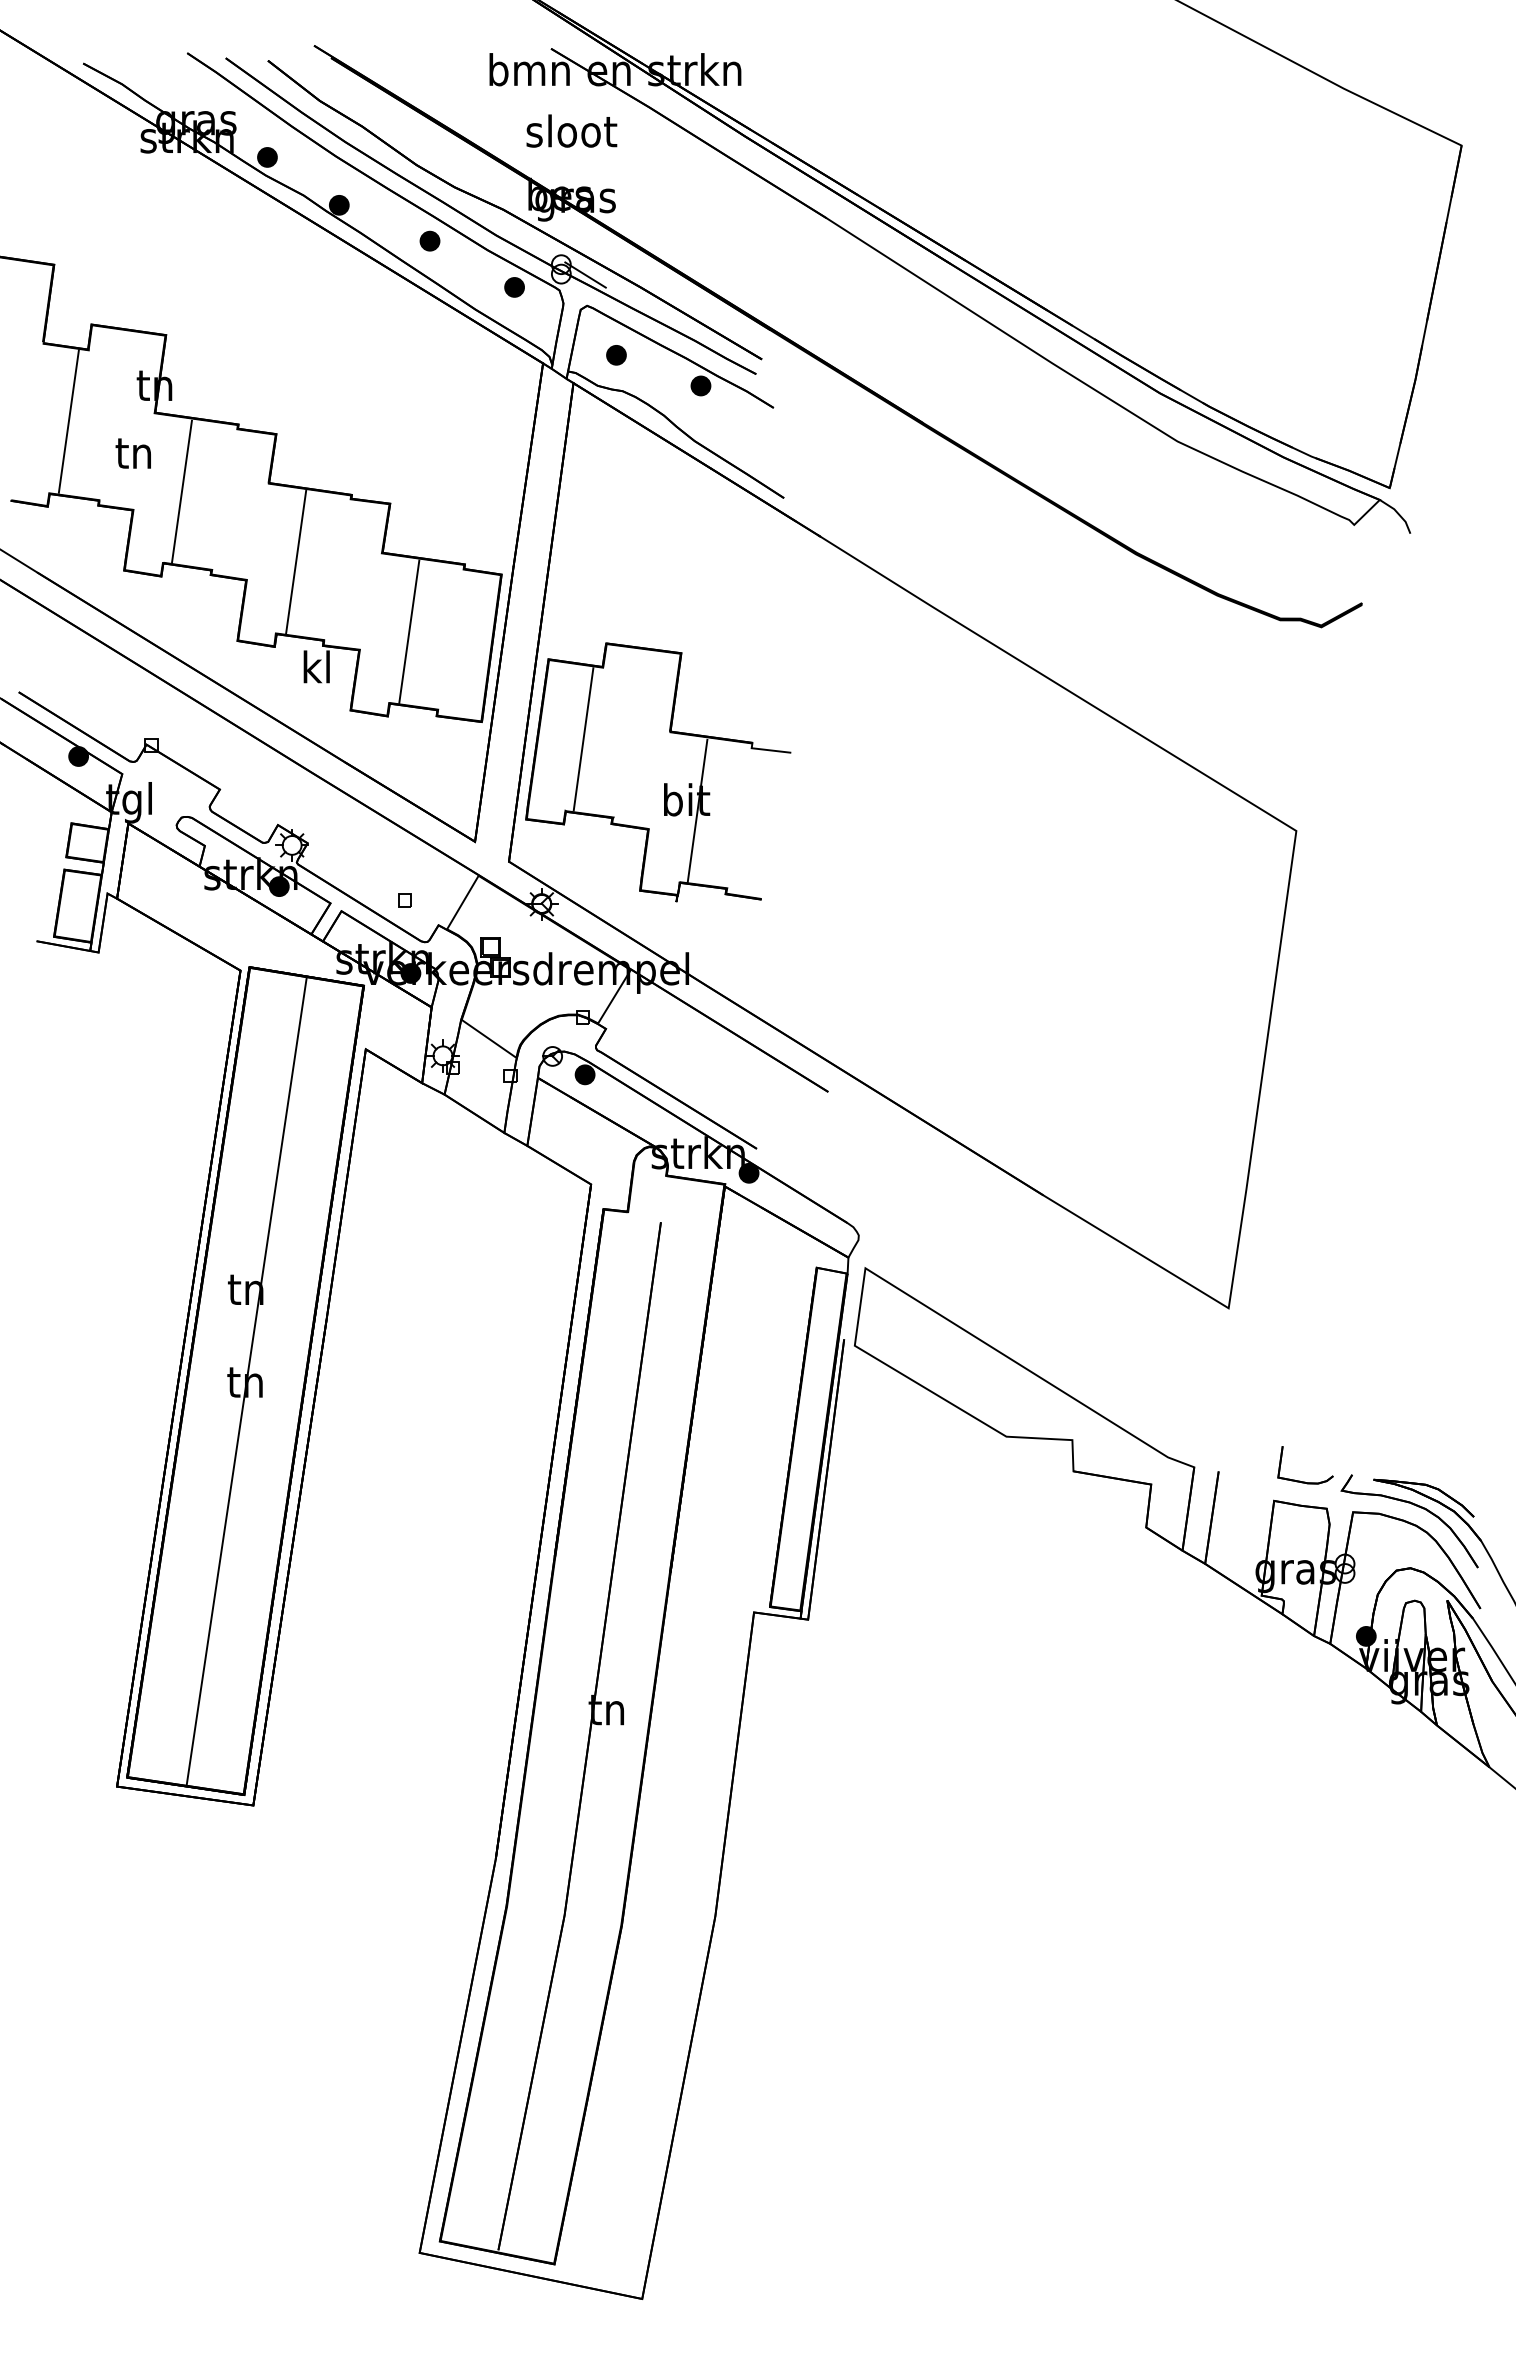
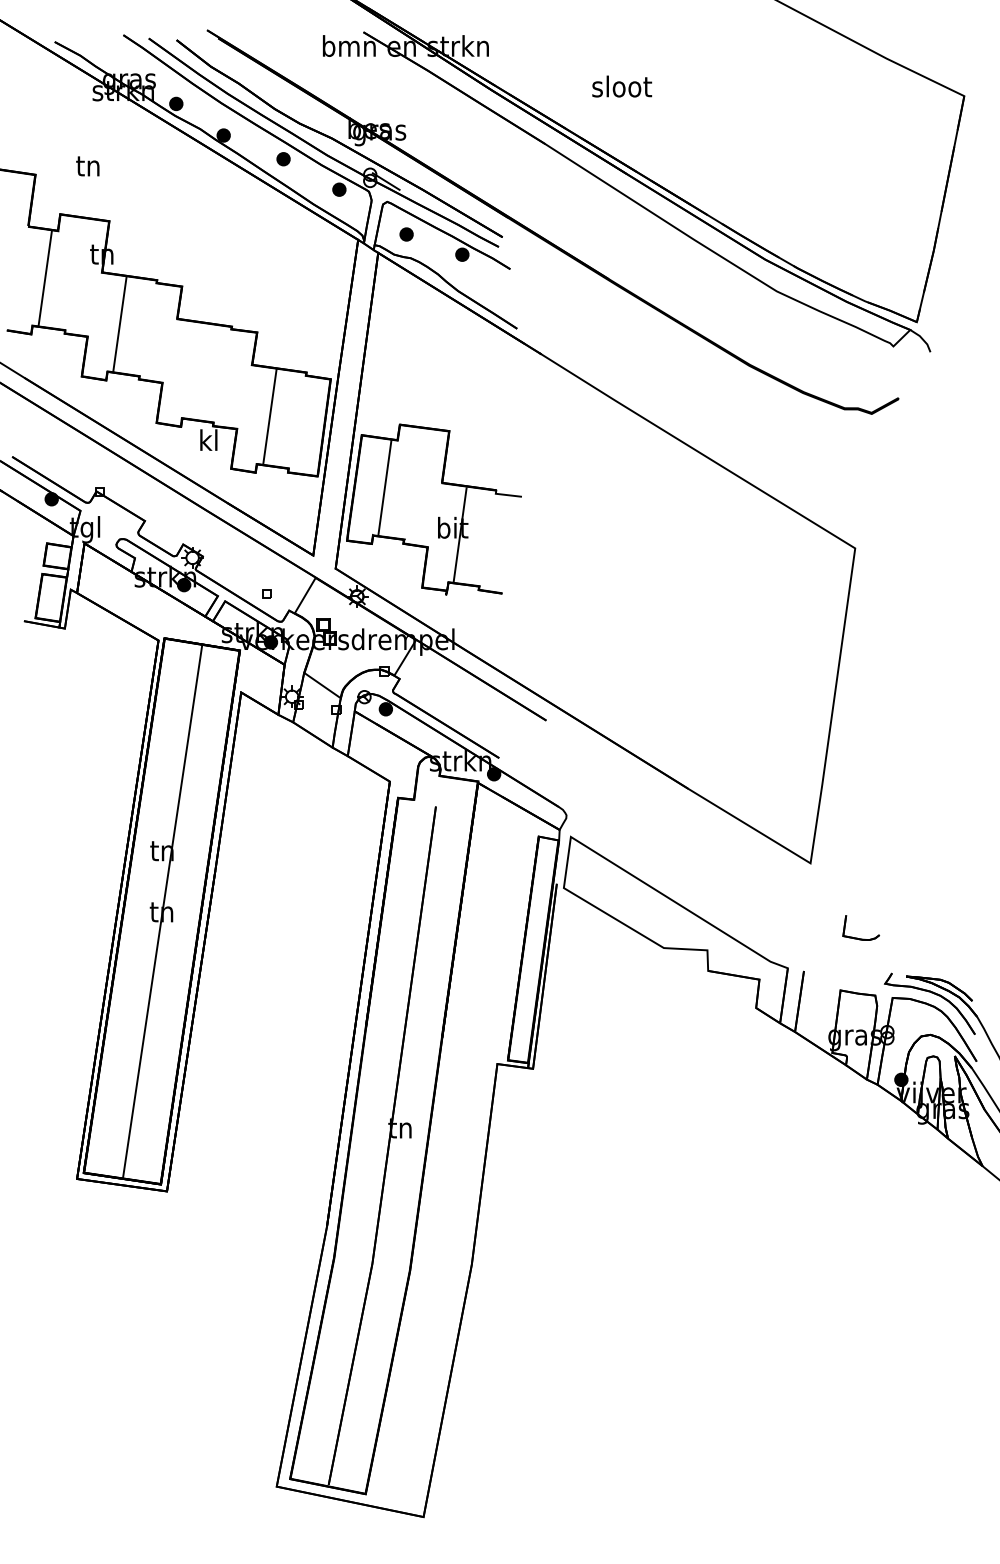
text: (572, 130) -> (622, 86), moved
text: (132, 453) -> (87, 166), moved
line: (295, 562) -> (194, 371), removed
part: (1299, 1479) -> (857, 937), moved

